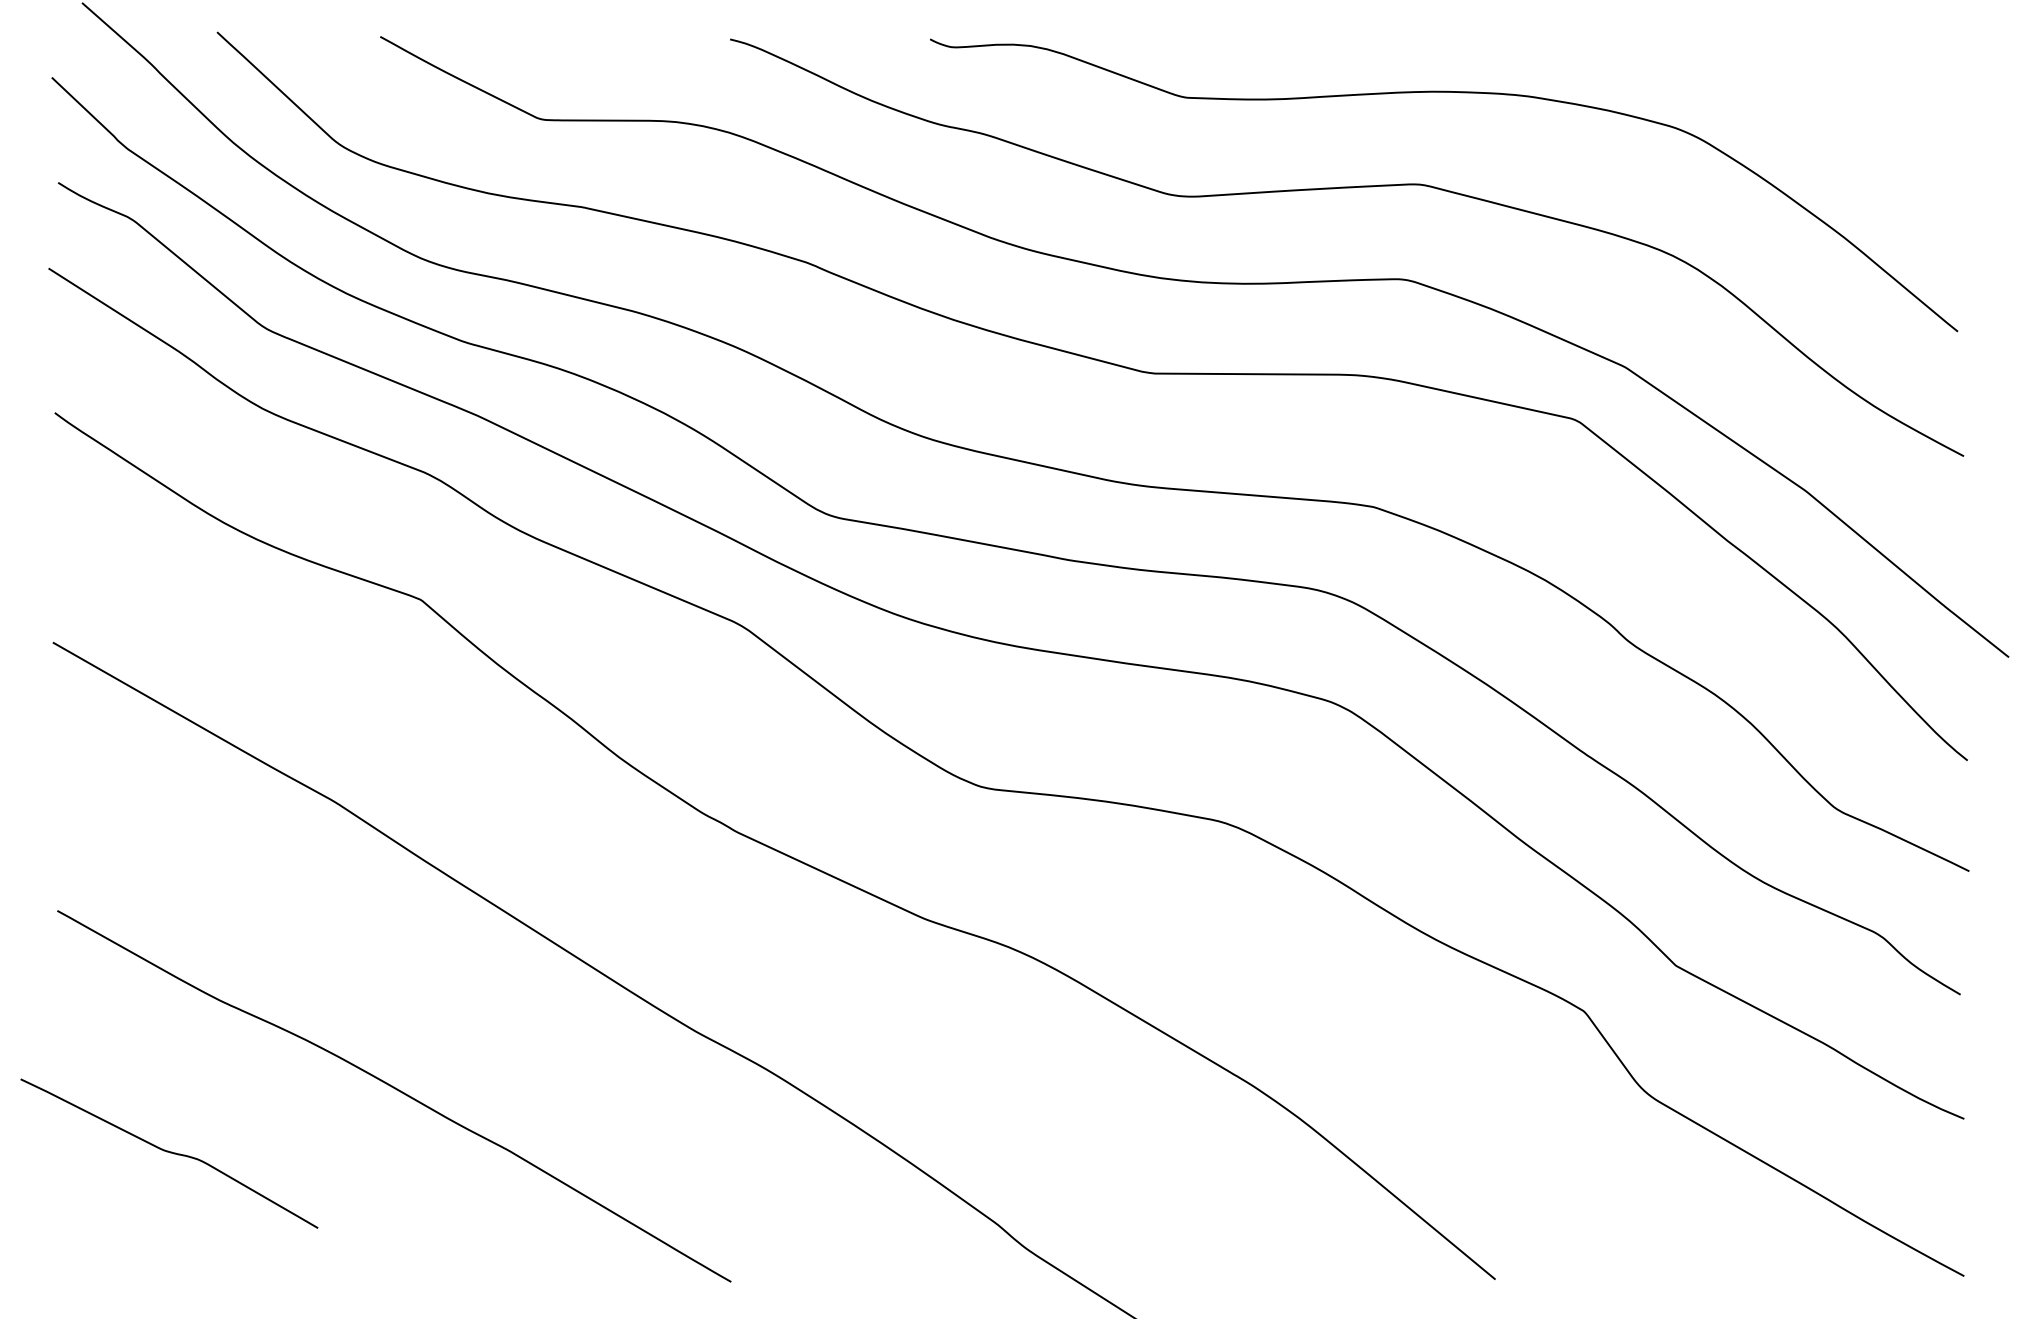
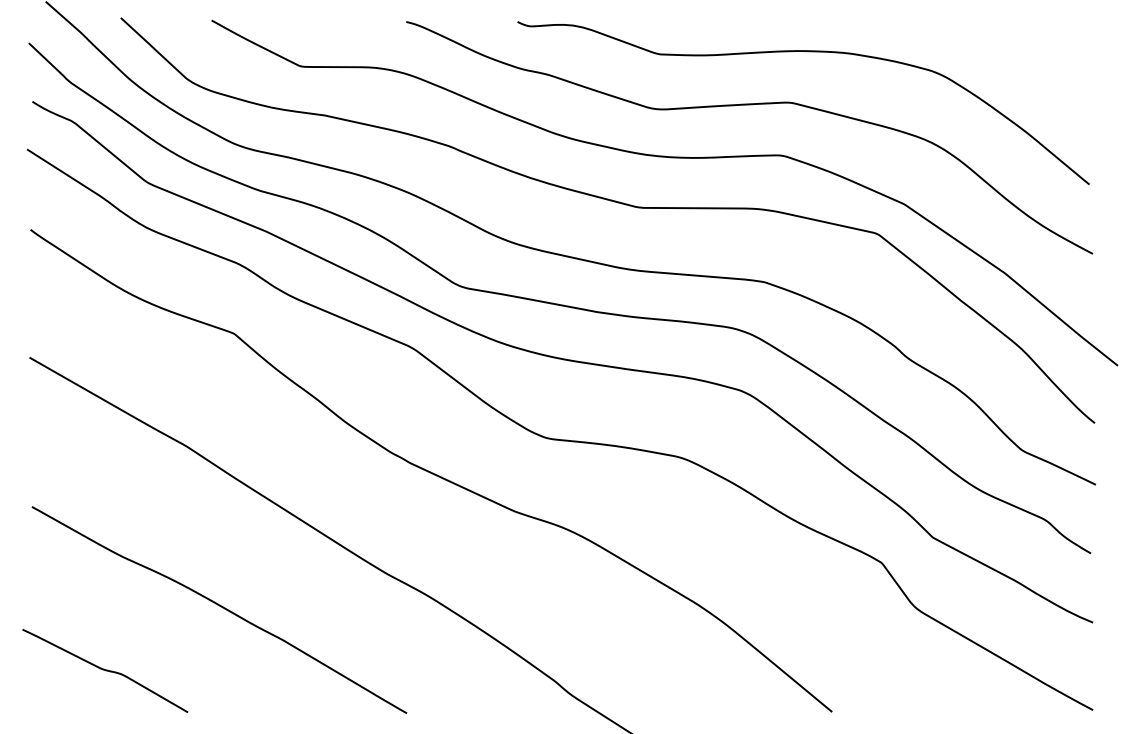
curve: (169, 1152) -> (105, 670), moved

